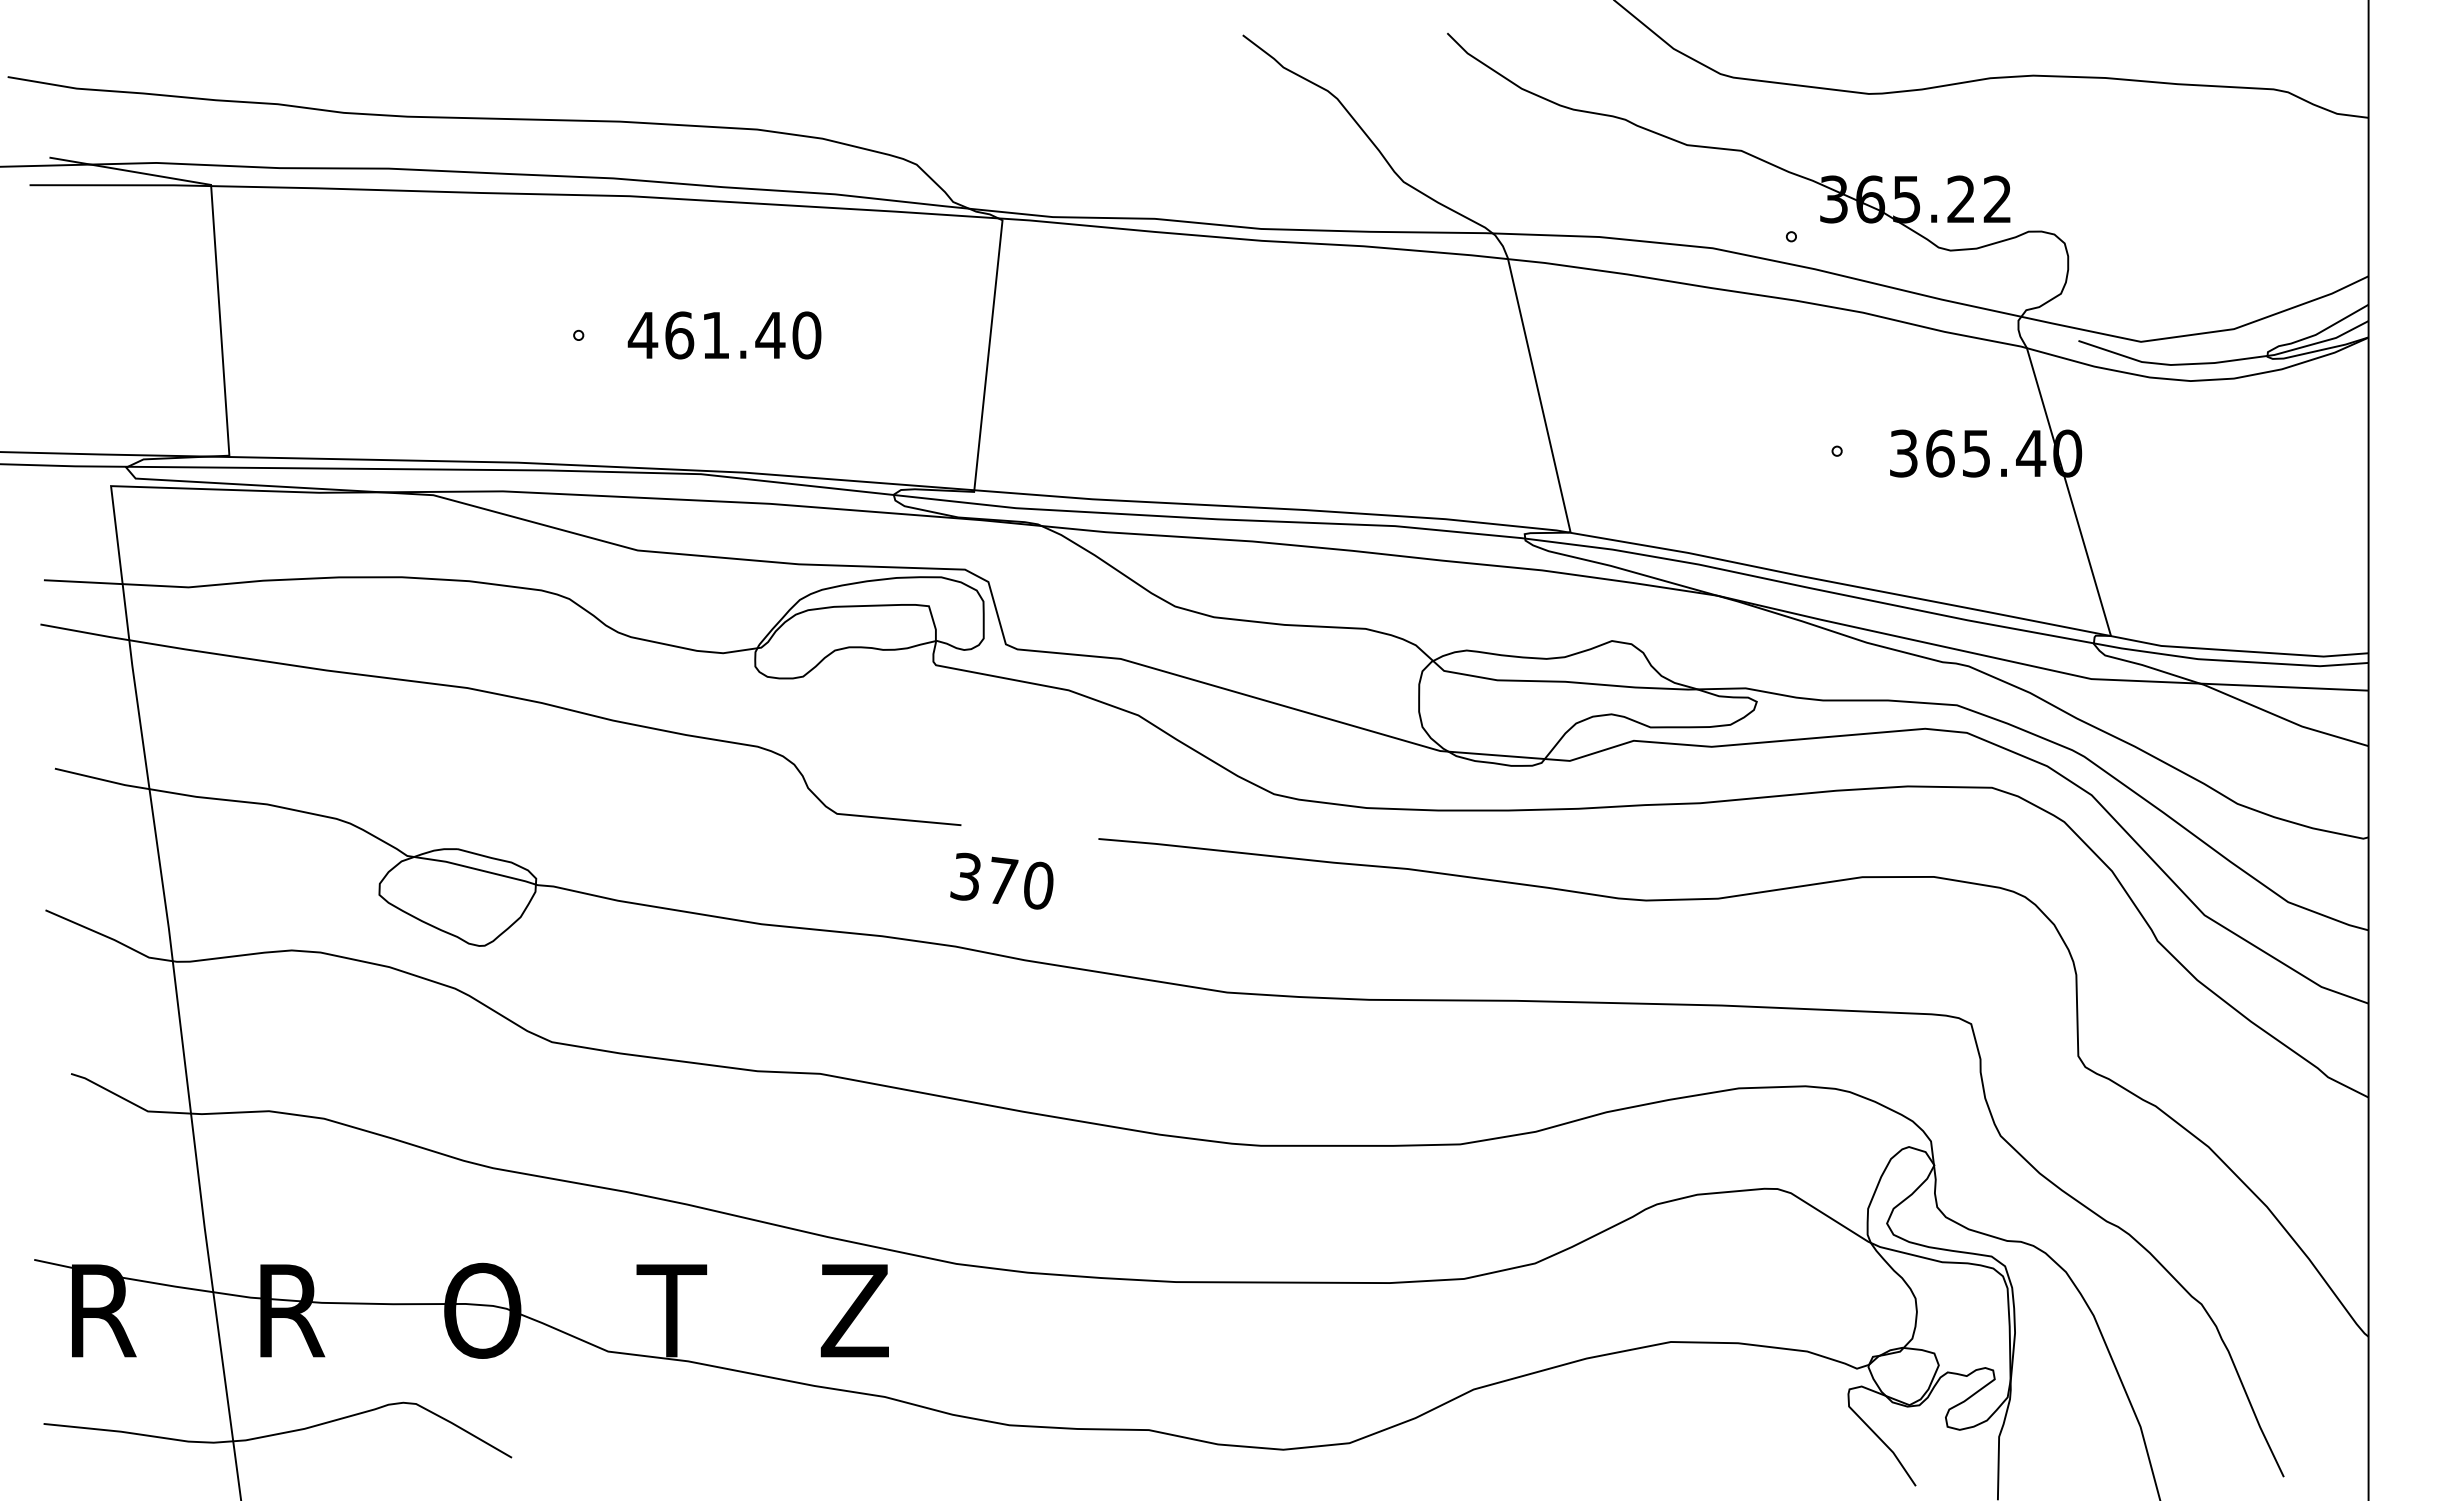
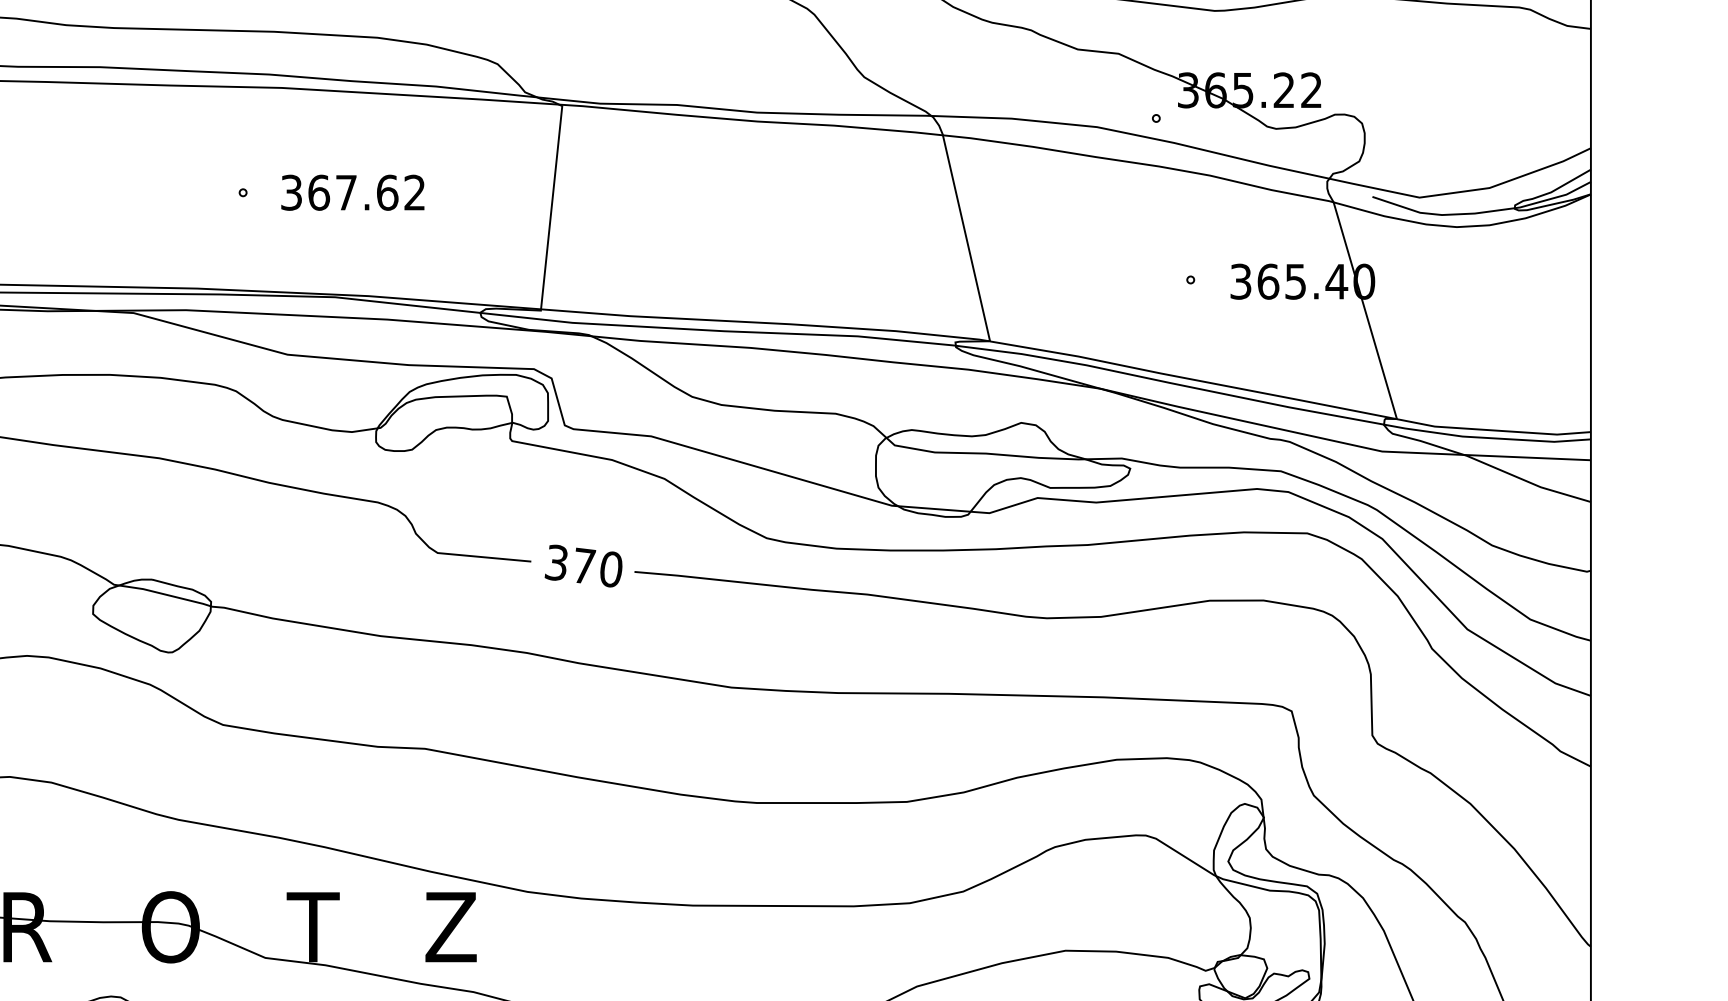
text: (724, 335) -> (352, 192), 461.40 -> 367.62
text: (1001, 880) -> (583, 565), moved

